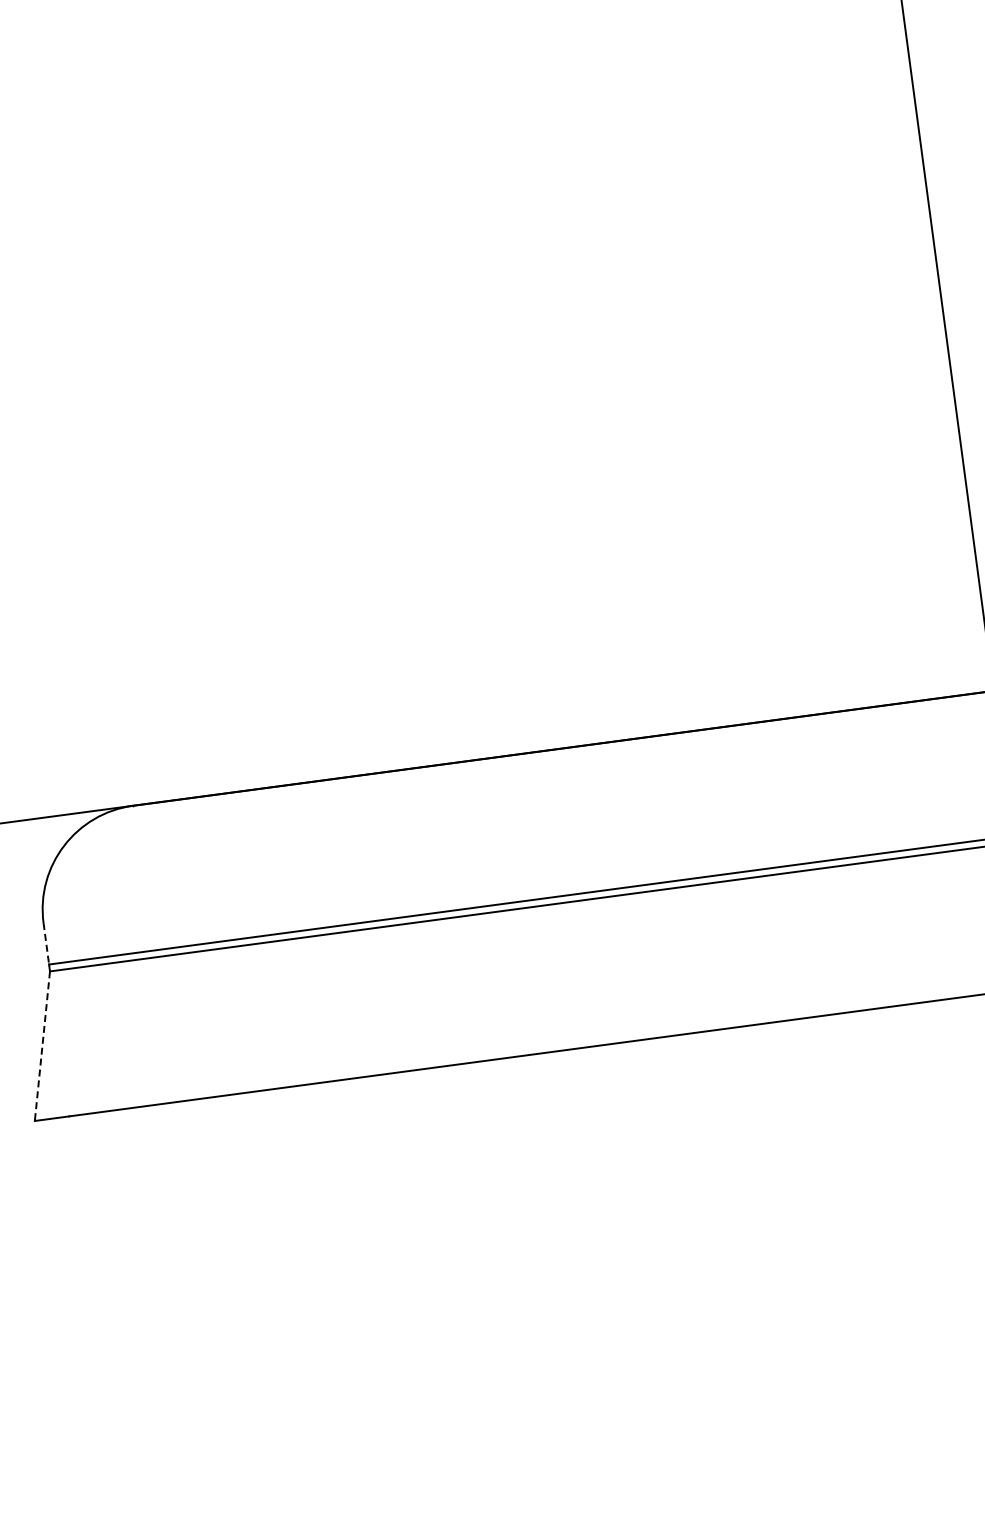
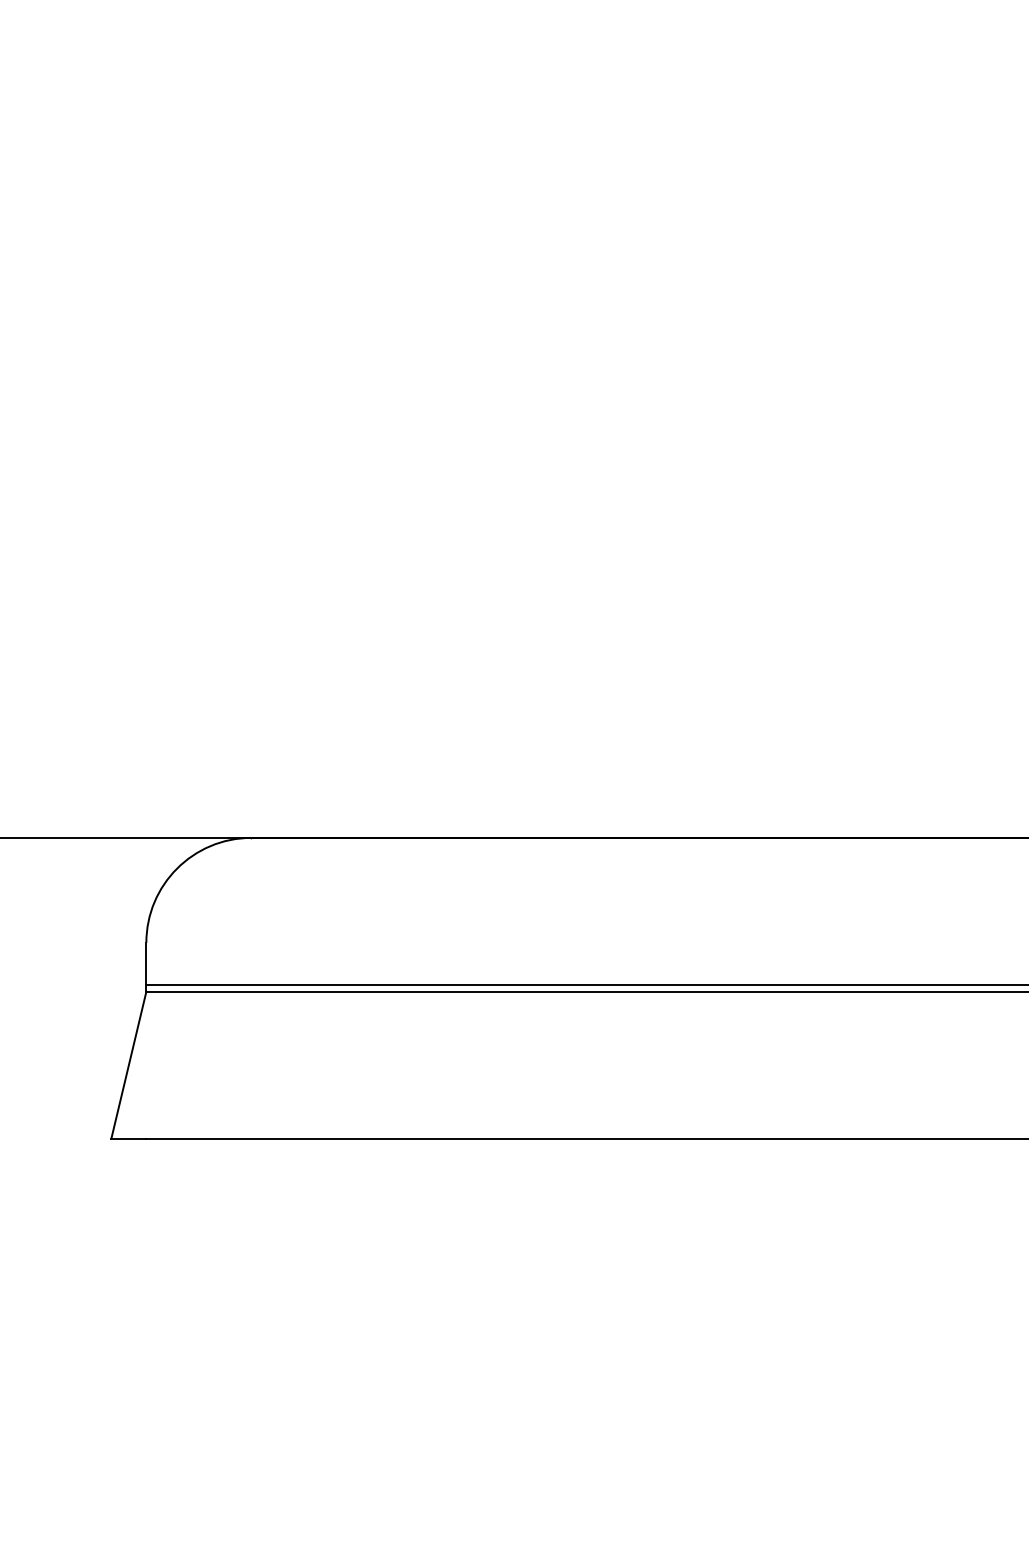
line: (46, 943) -> (146, 963), dashed -> solid
line: (42, 1046) -> (128, 1065), dashed -> solid

